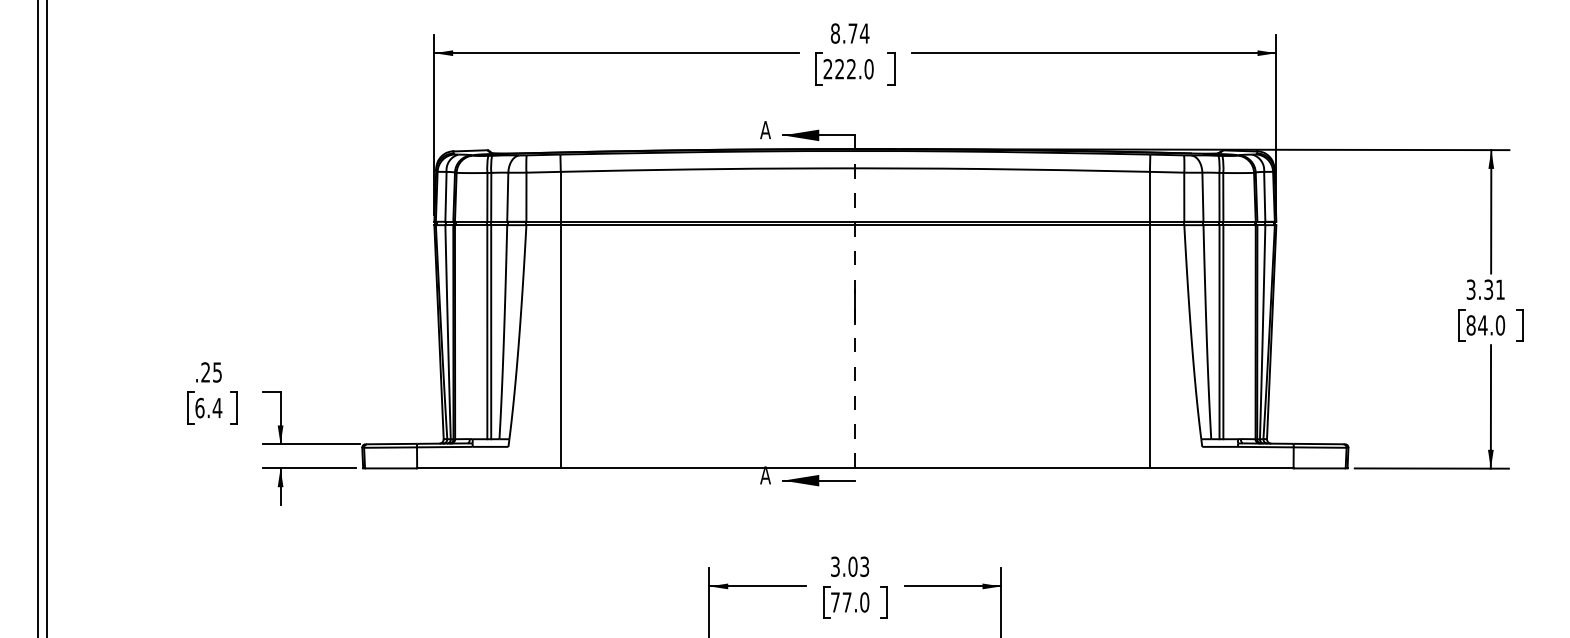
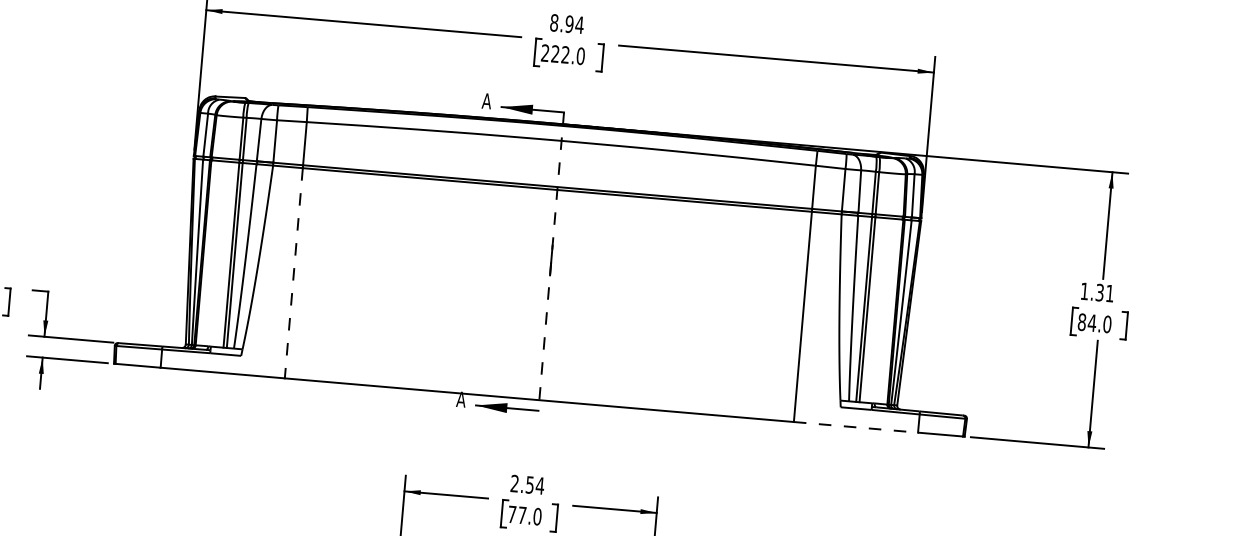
text: (852, 33) -> (569, 24), 8.74 -> 8.94
text: (1470, 289) -> (1084, 291), 3.31 -> 1.31
line: (560, 346) -> (293, 273), solid -> dashed
line: (1221, 468) -> (855, 427), solid -> dashed
text: (850, 566) -> (527, 484), 3.03 -> 2.54

